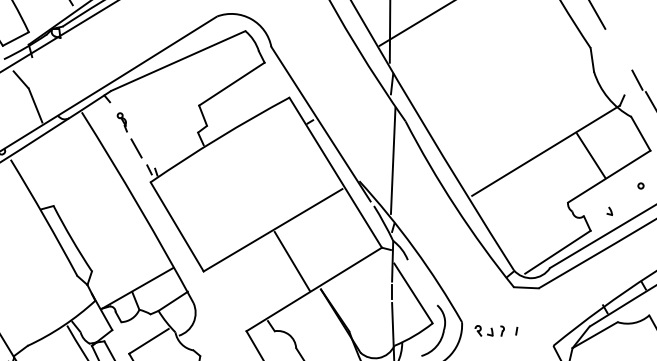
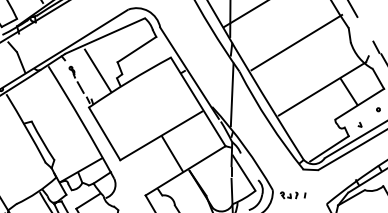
line: (502, 72) -> (296, 42), added
line: (165, 119) -> (97, 70), added

